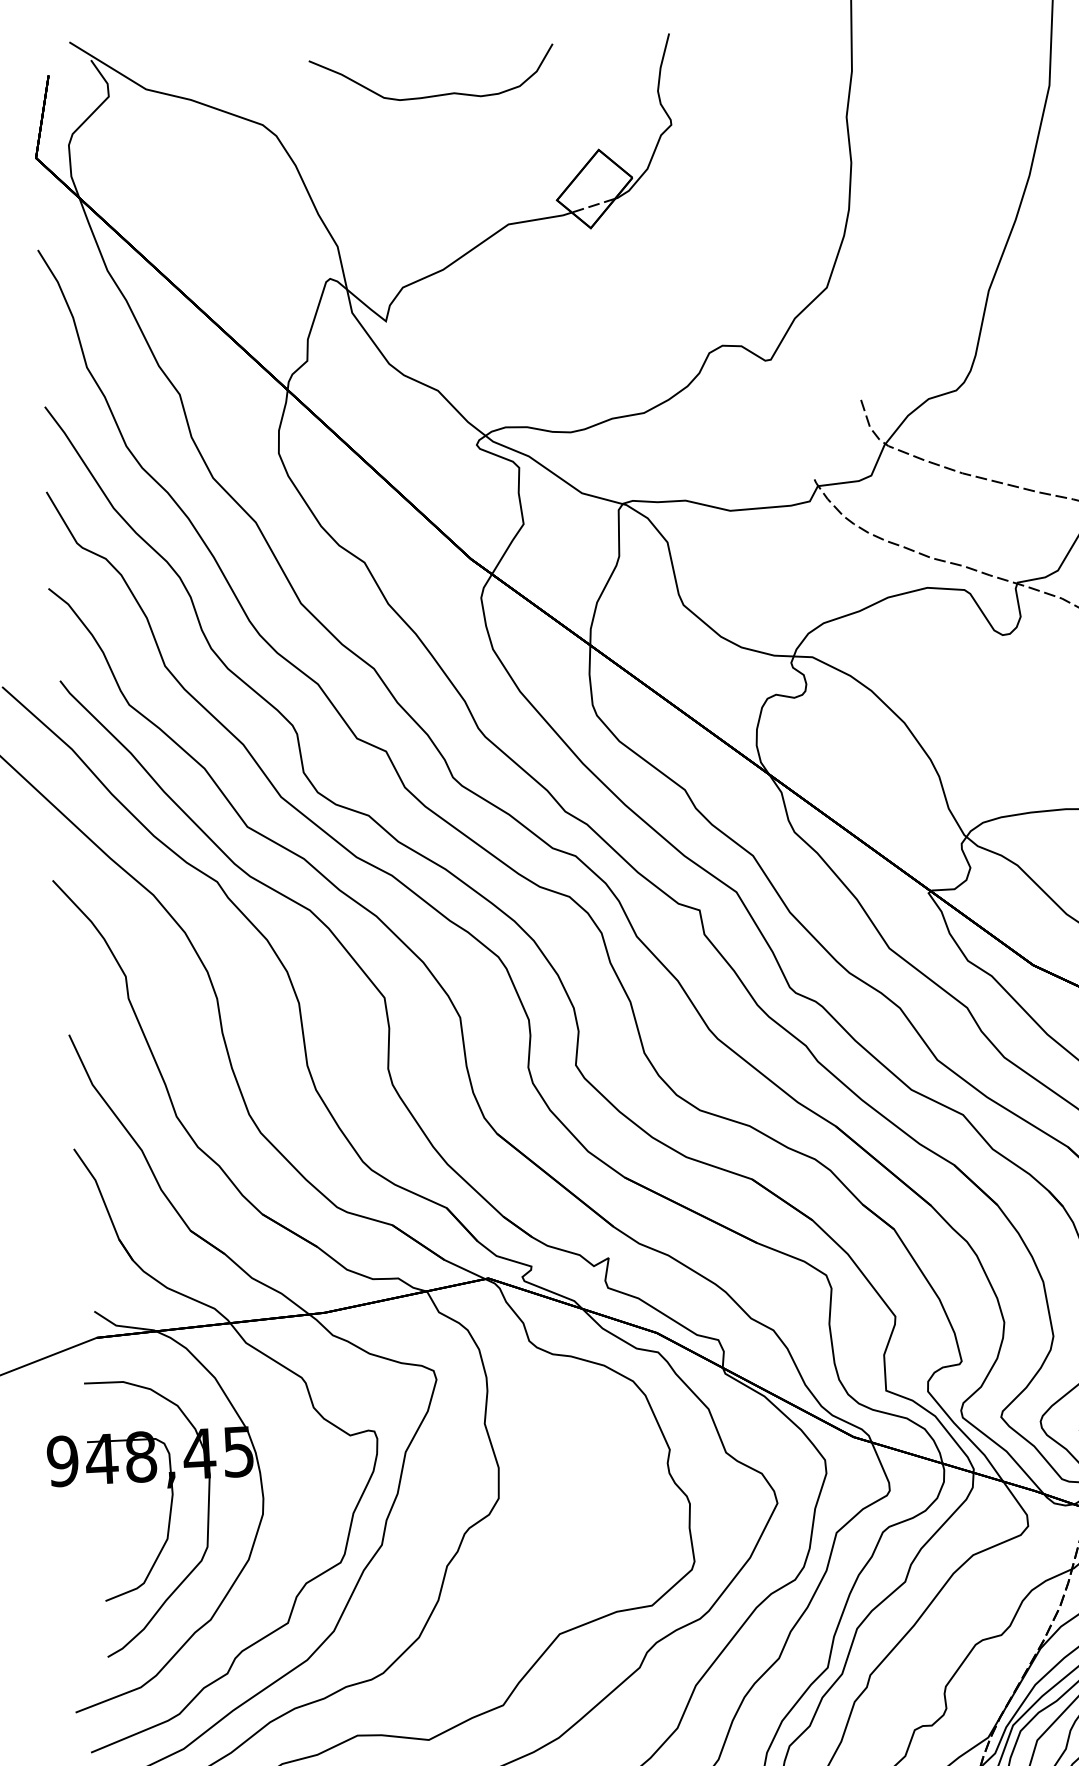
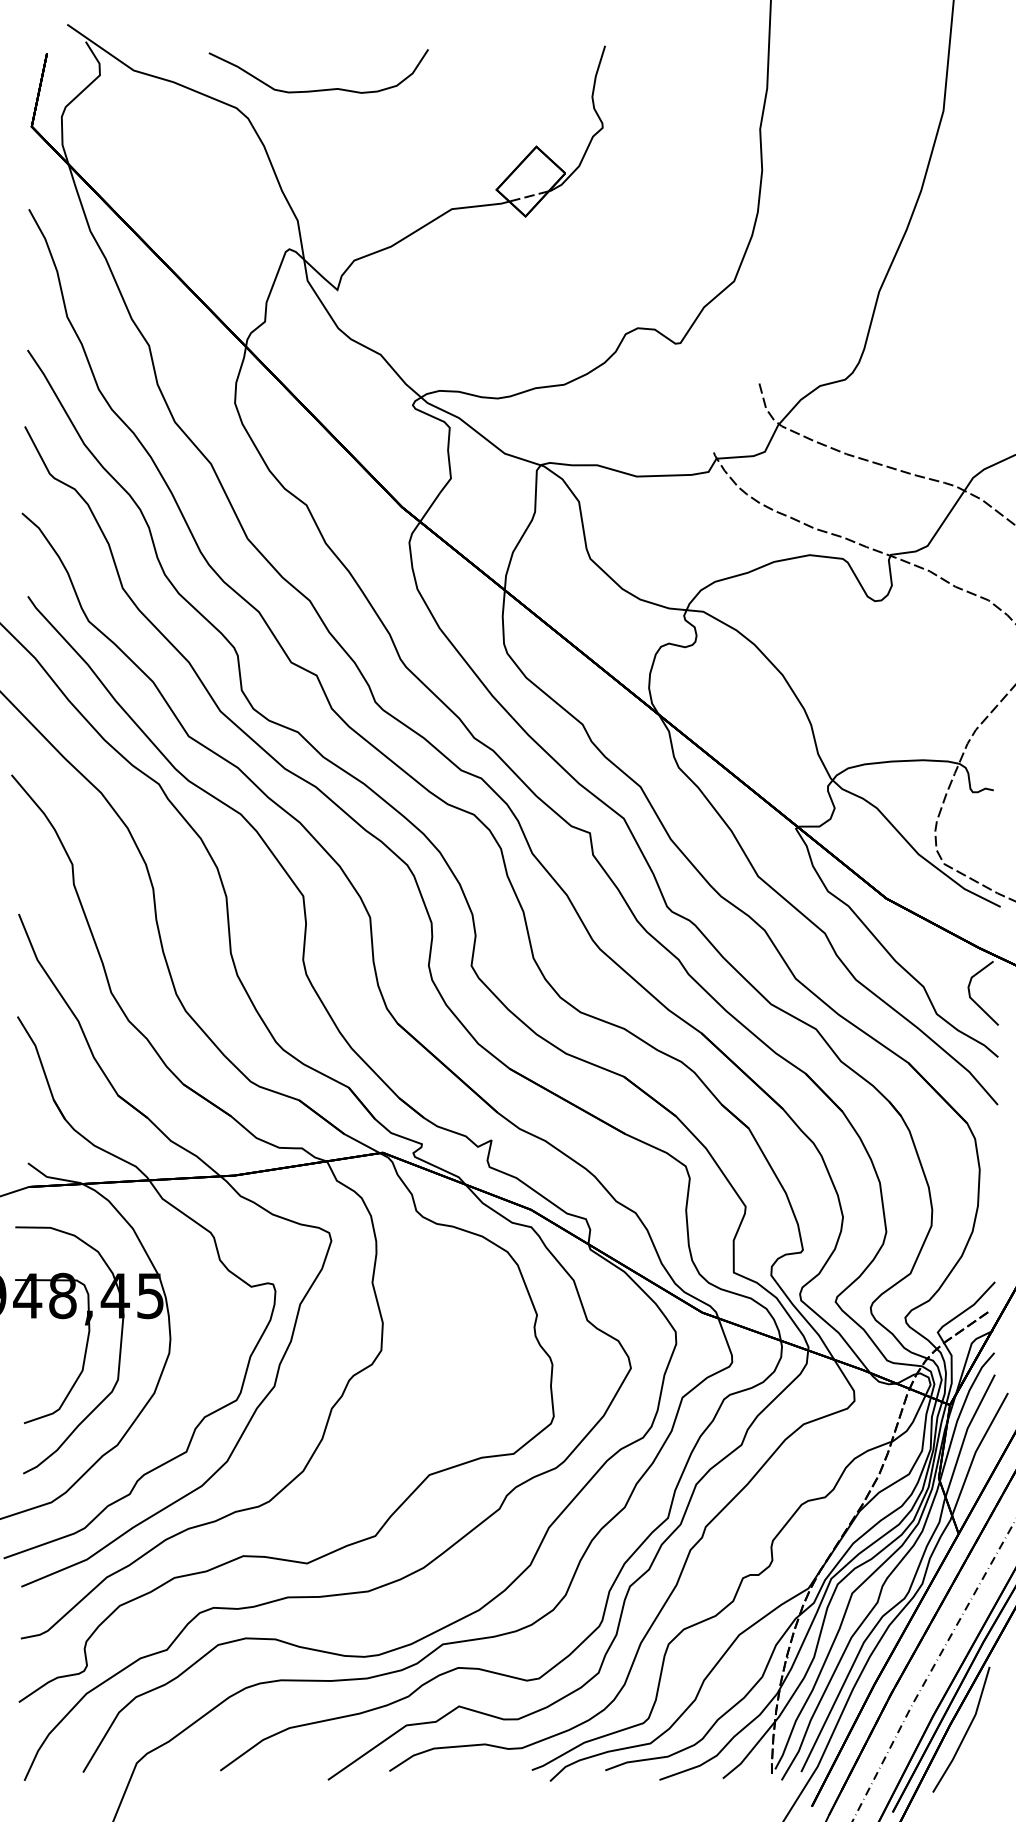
curve: (432, 95) -> (318, 89), moved

